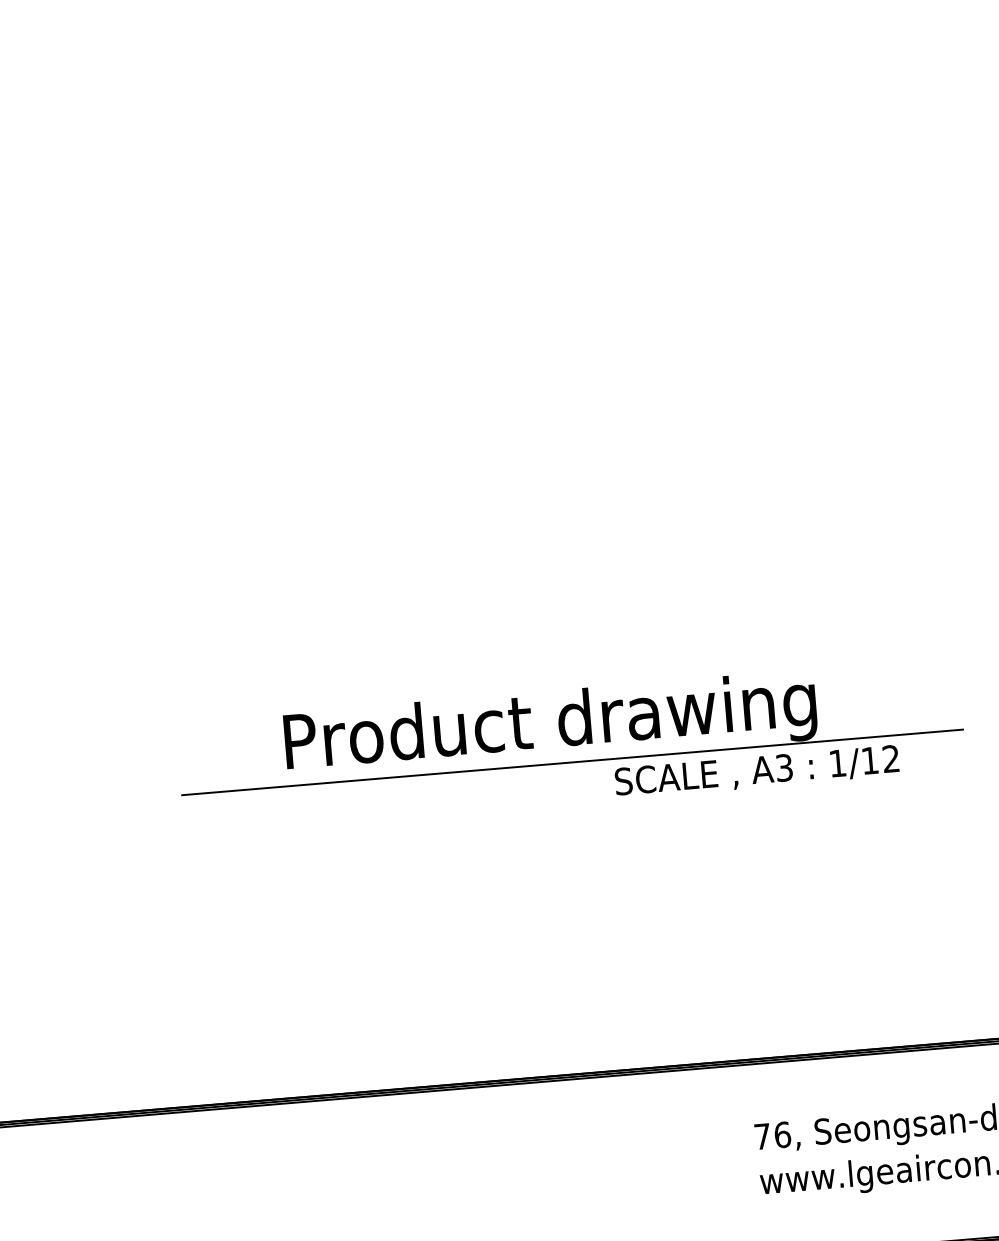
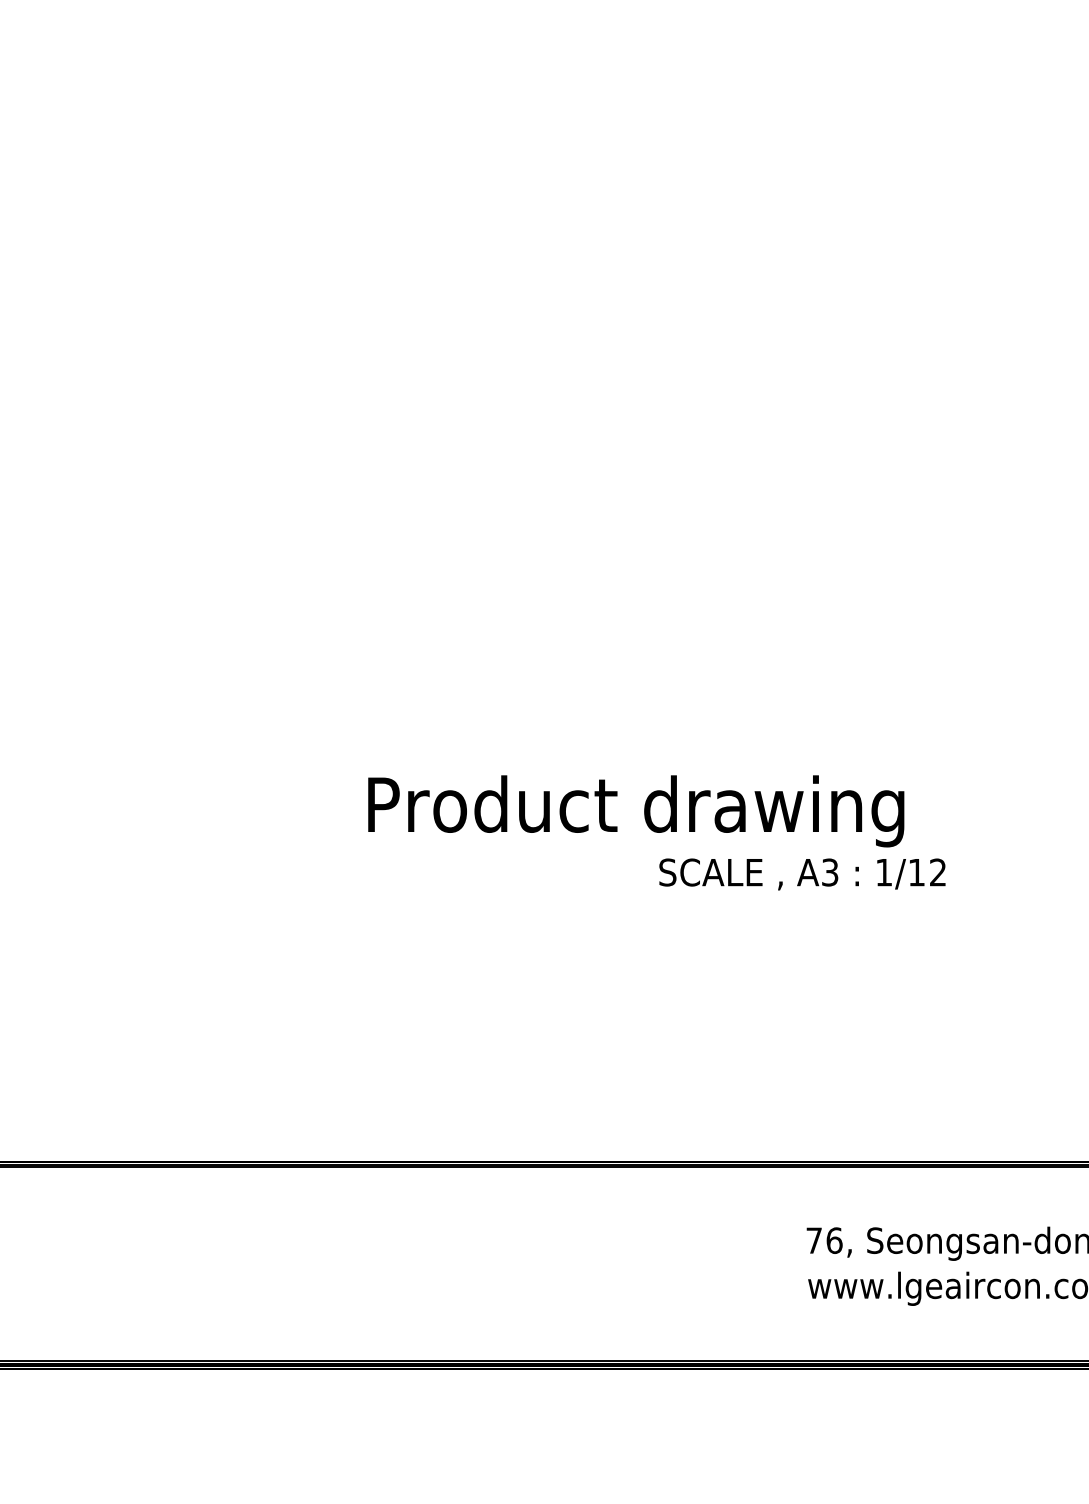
line: (572, 762) -> (654, 849), removed
text: (757, 772) -> (802, 874), moved

